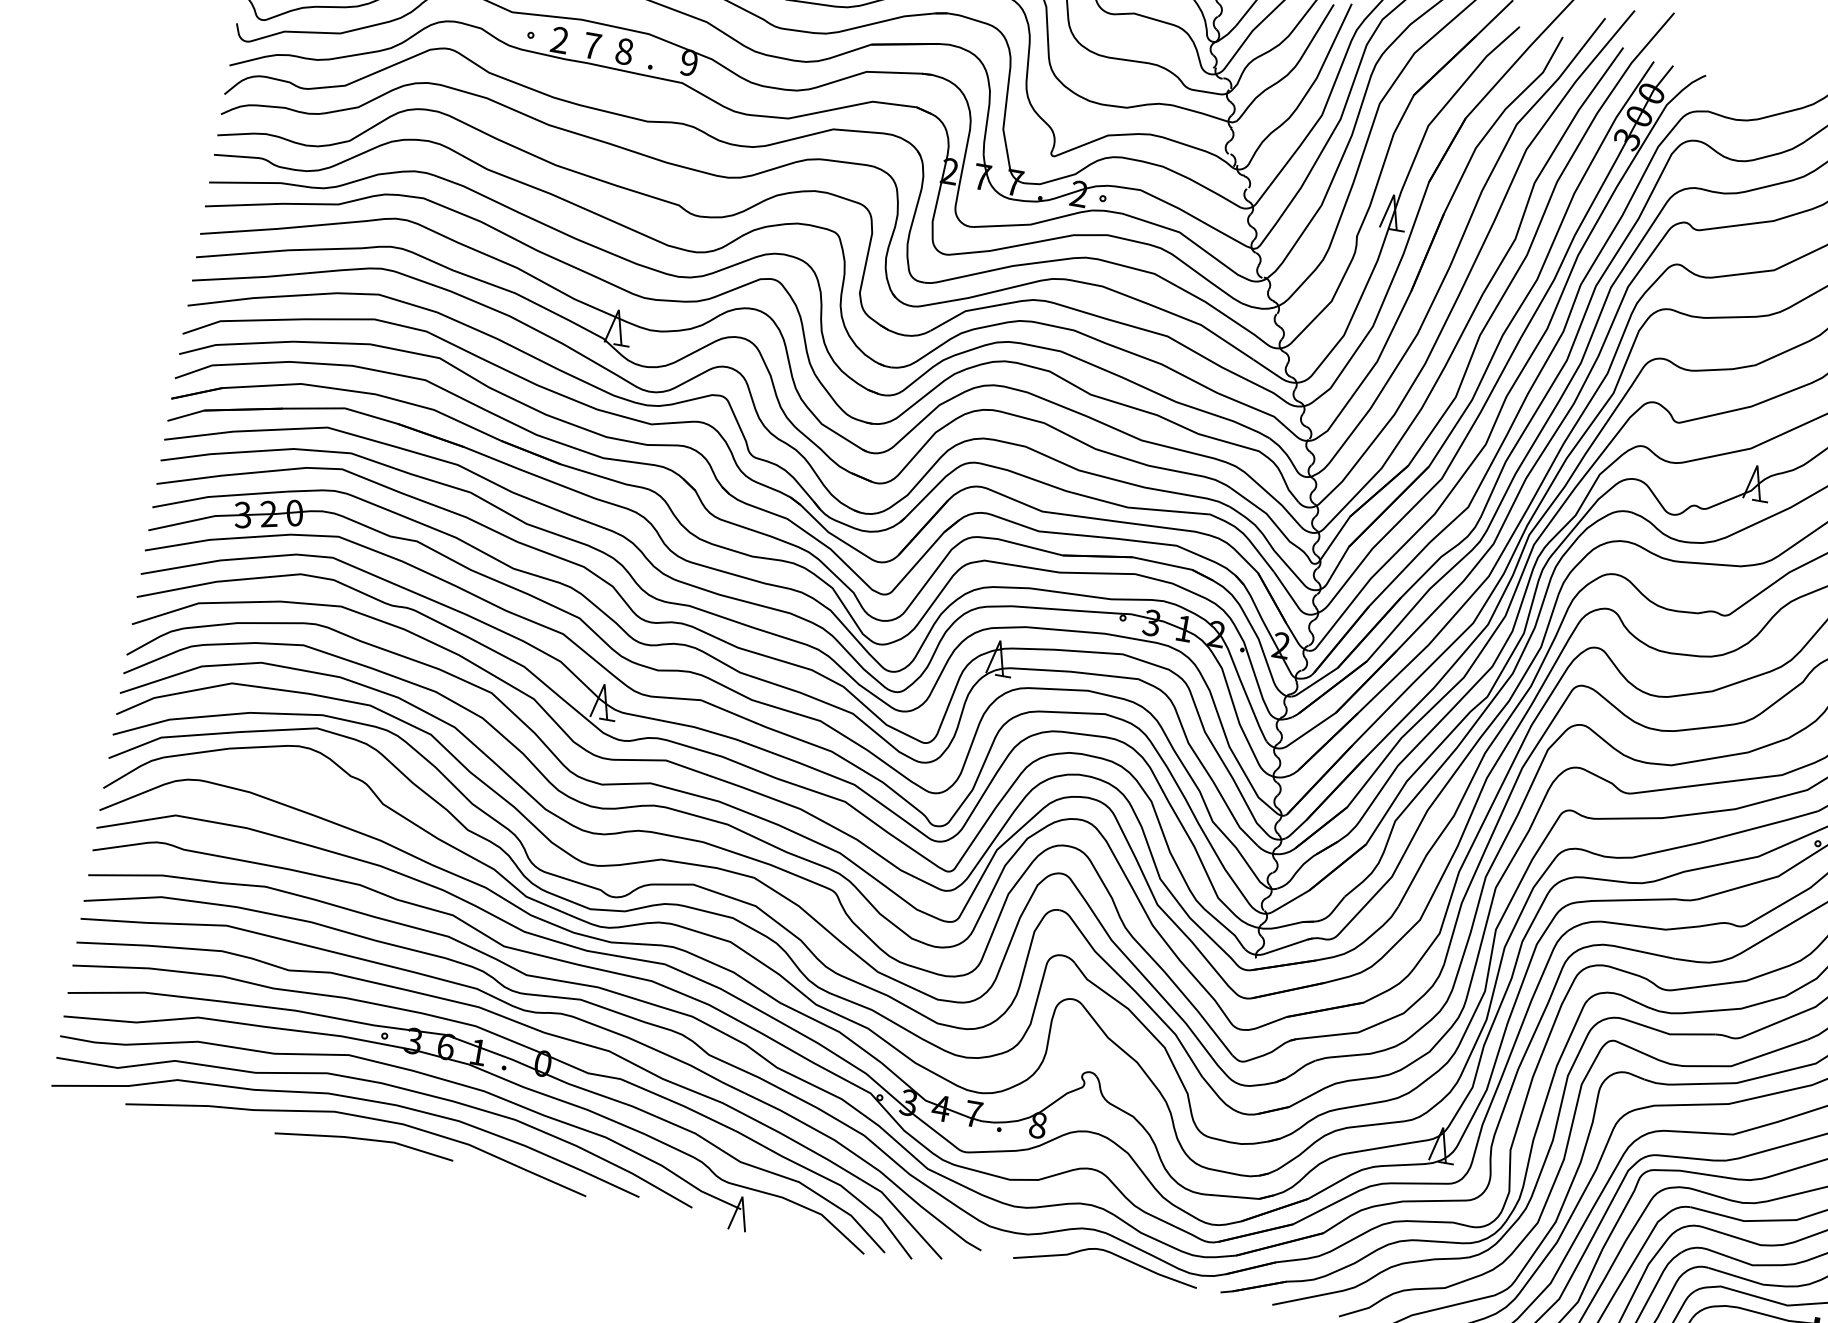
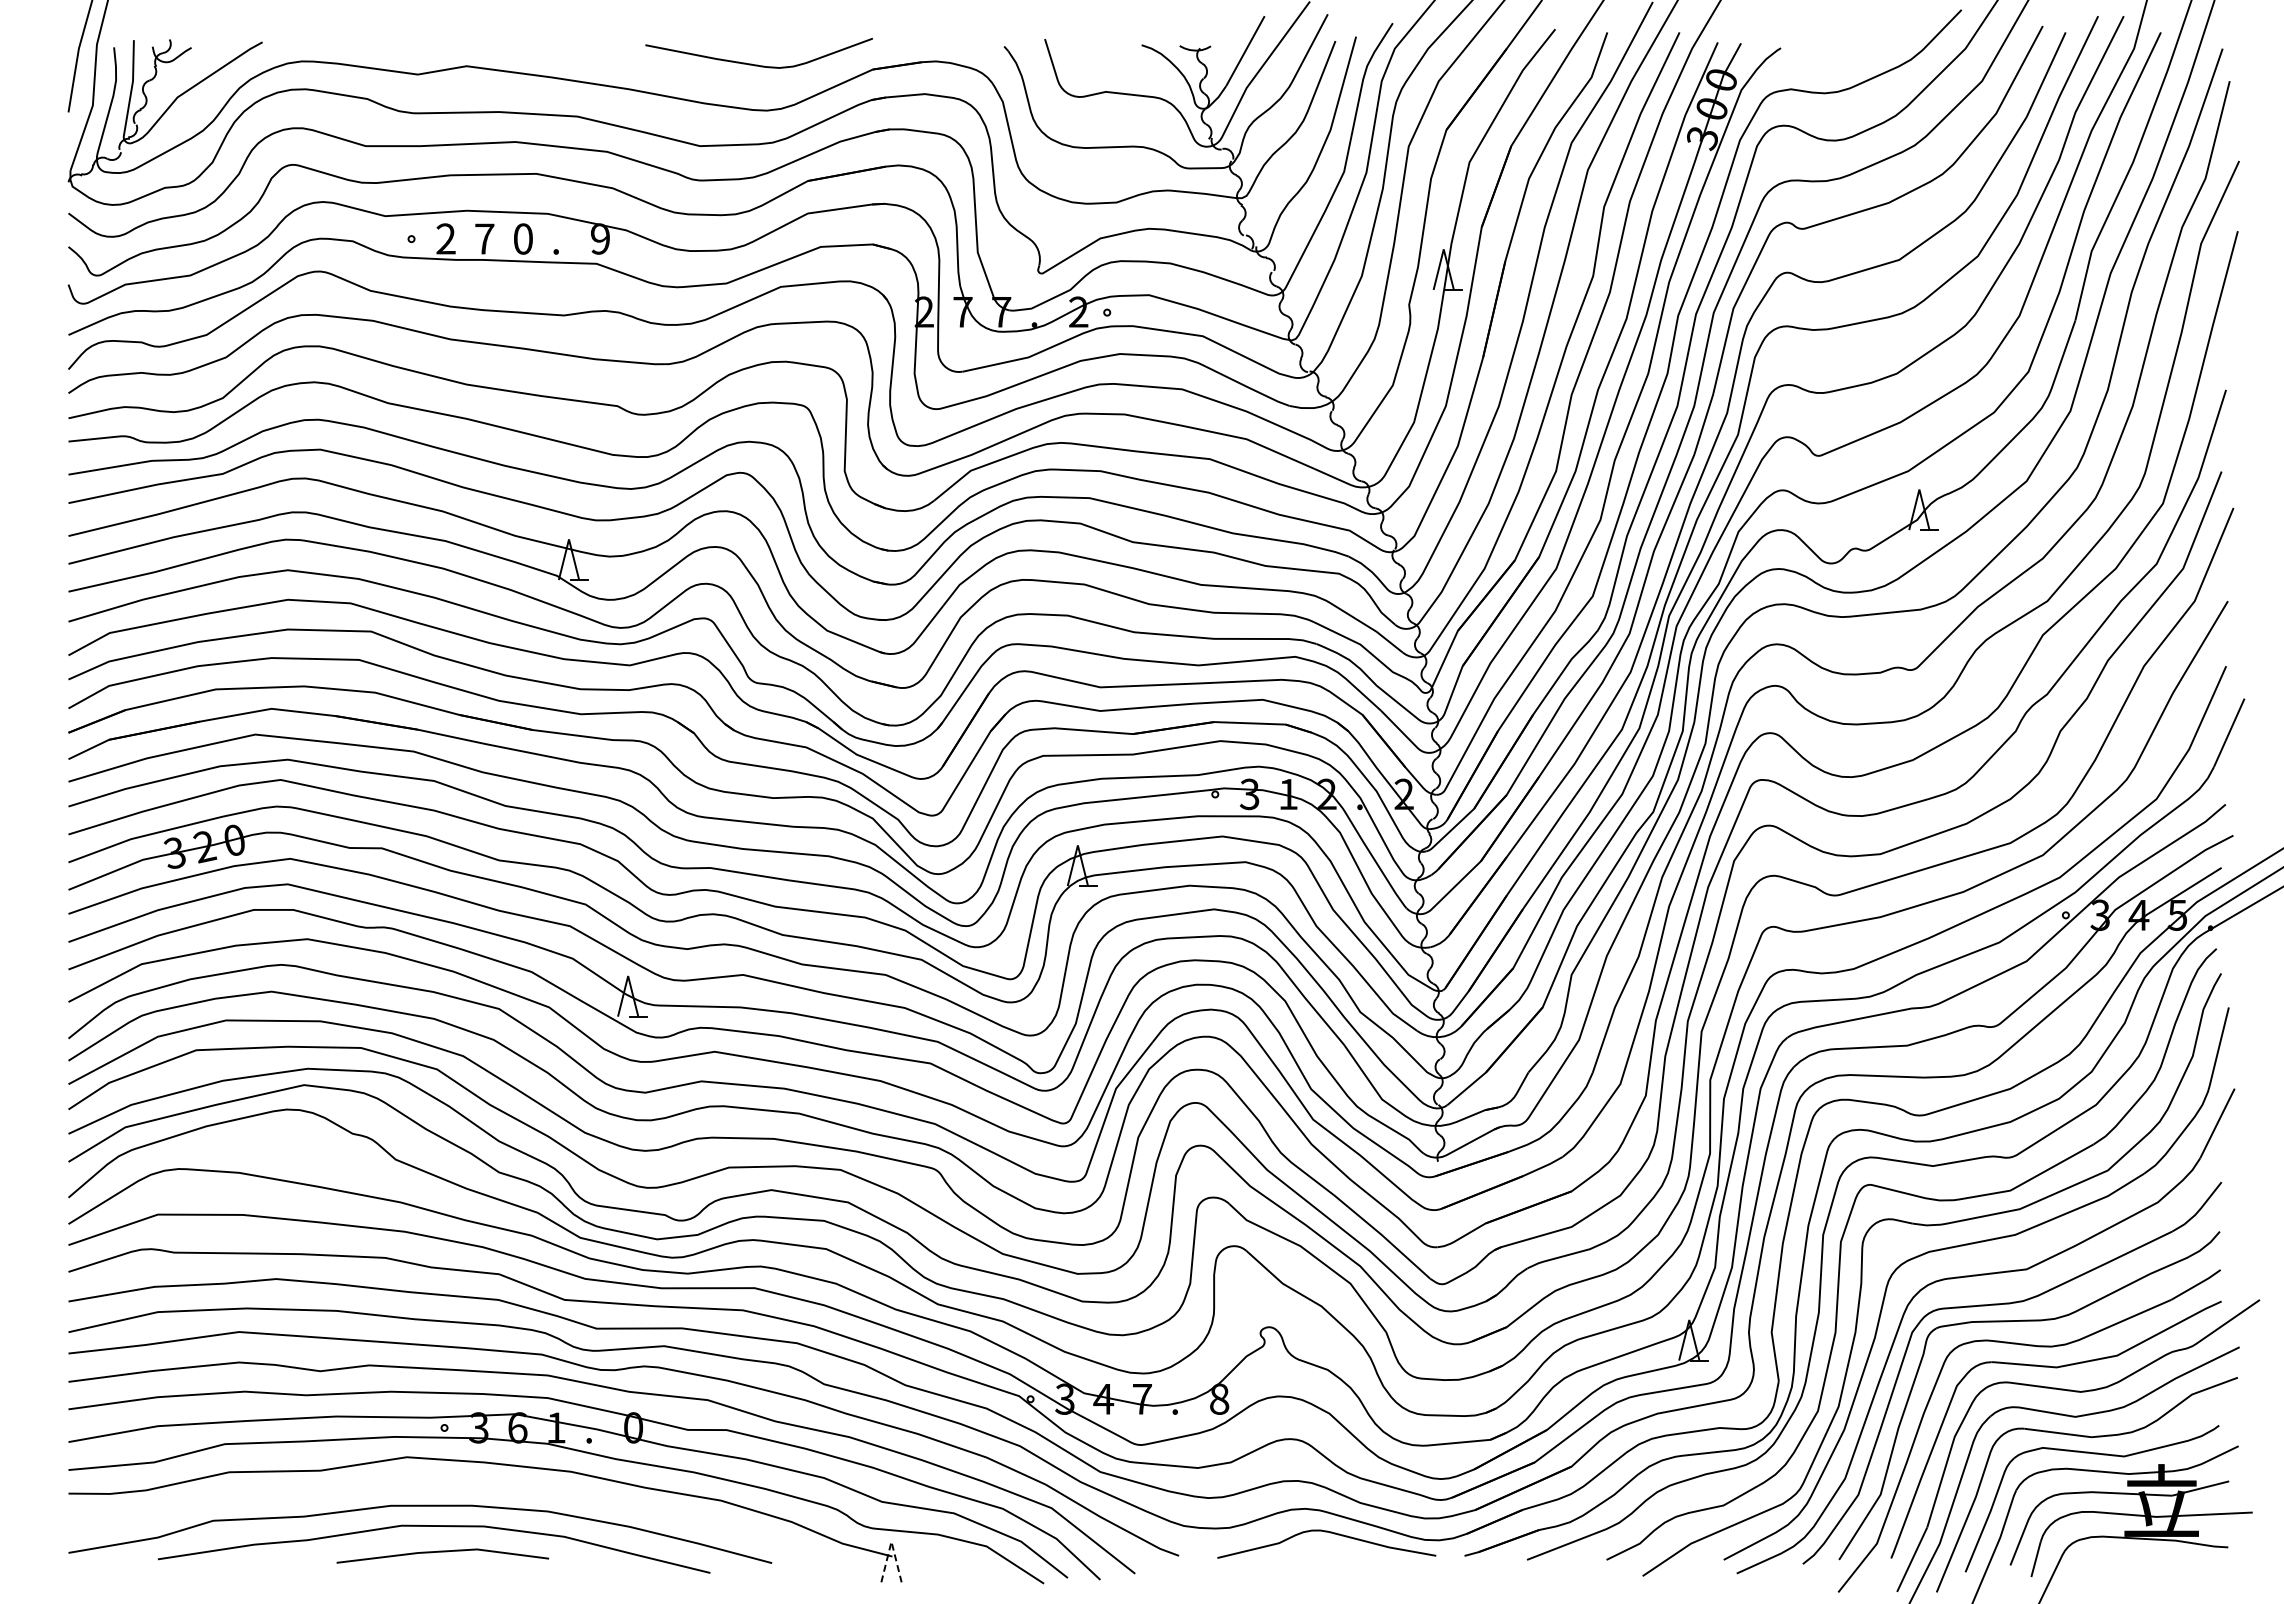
text: (623, 51) -> (522, 238), 8 -> 0
curve: (382, 1084) -> (451, 1484), removed
line: (742, 1196) -> (891, 1541), solid -> dashed

